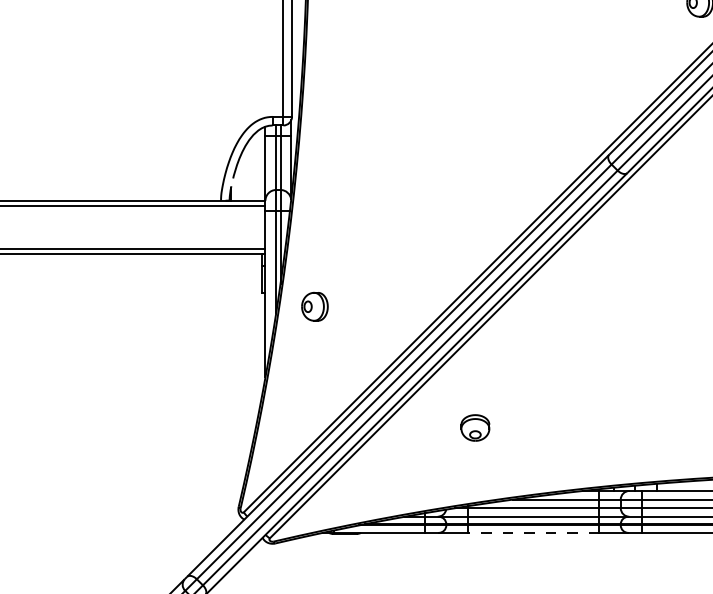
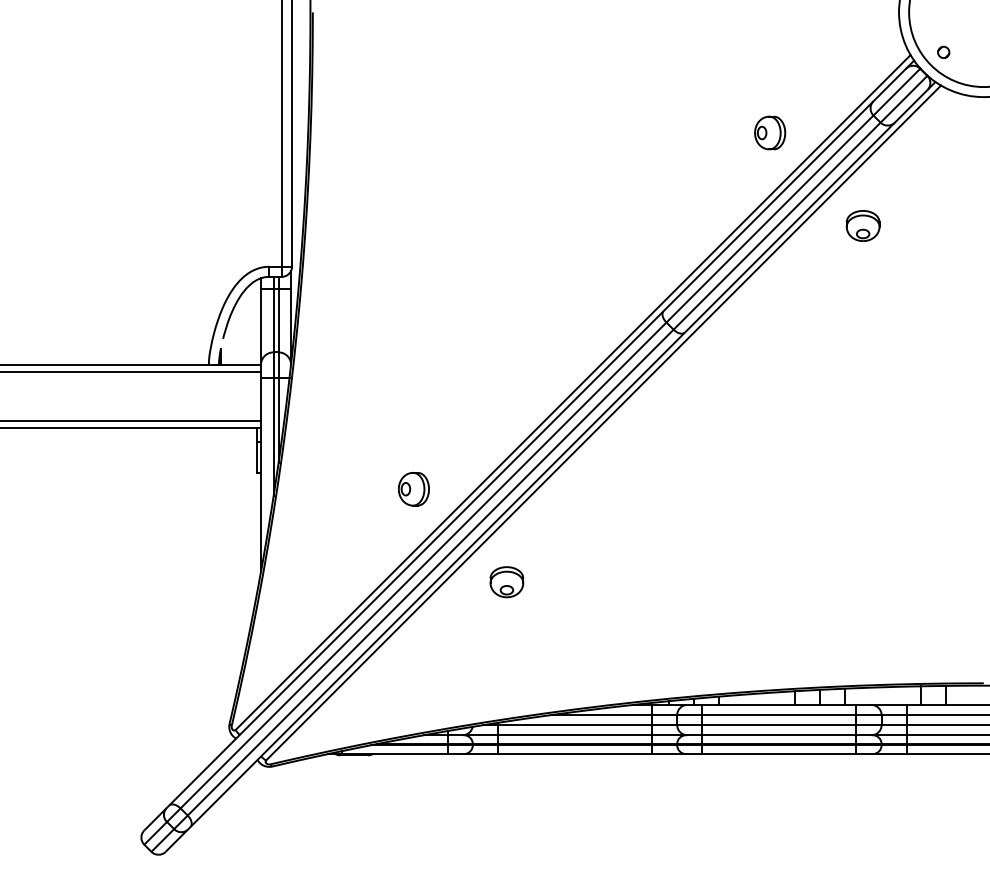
part: (314, 307) -> (413, 489), moved
part: (475, 428) -> (506, 582), moved
line: (533, 533) -> (574, 754), dashed -> solid

